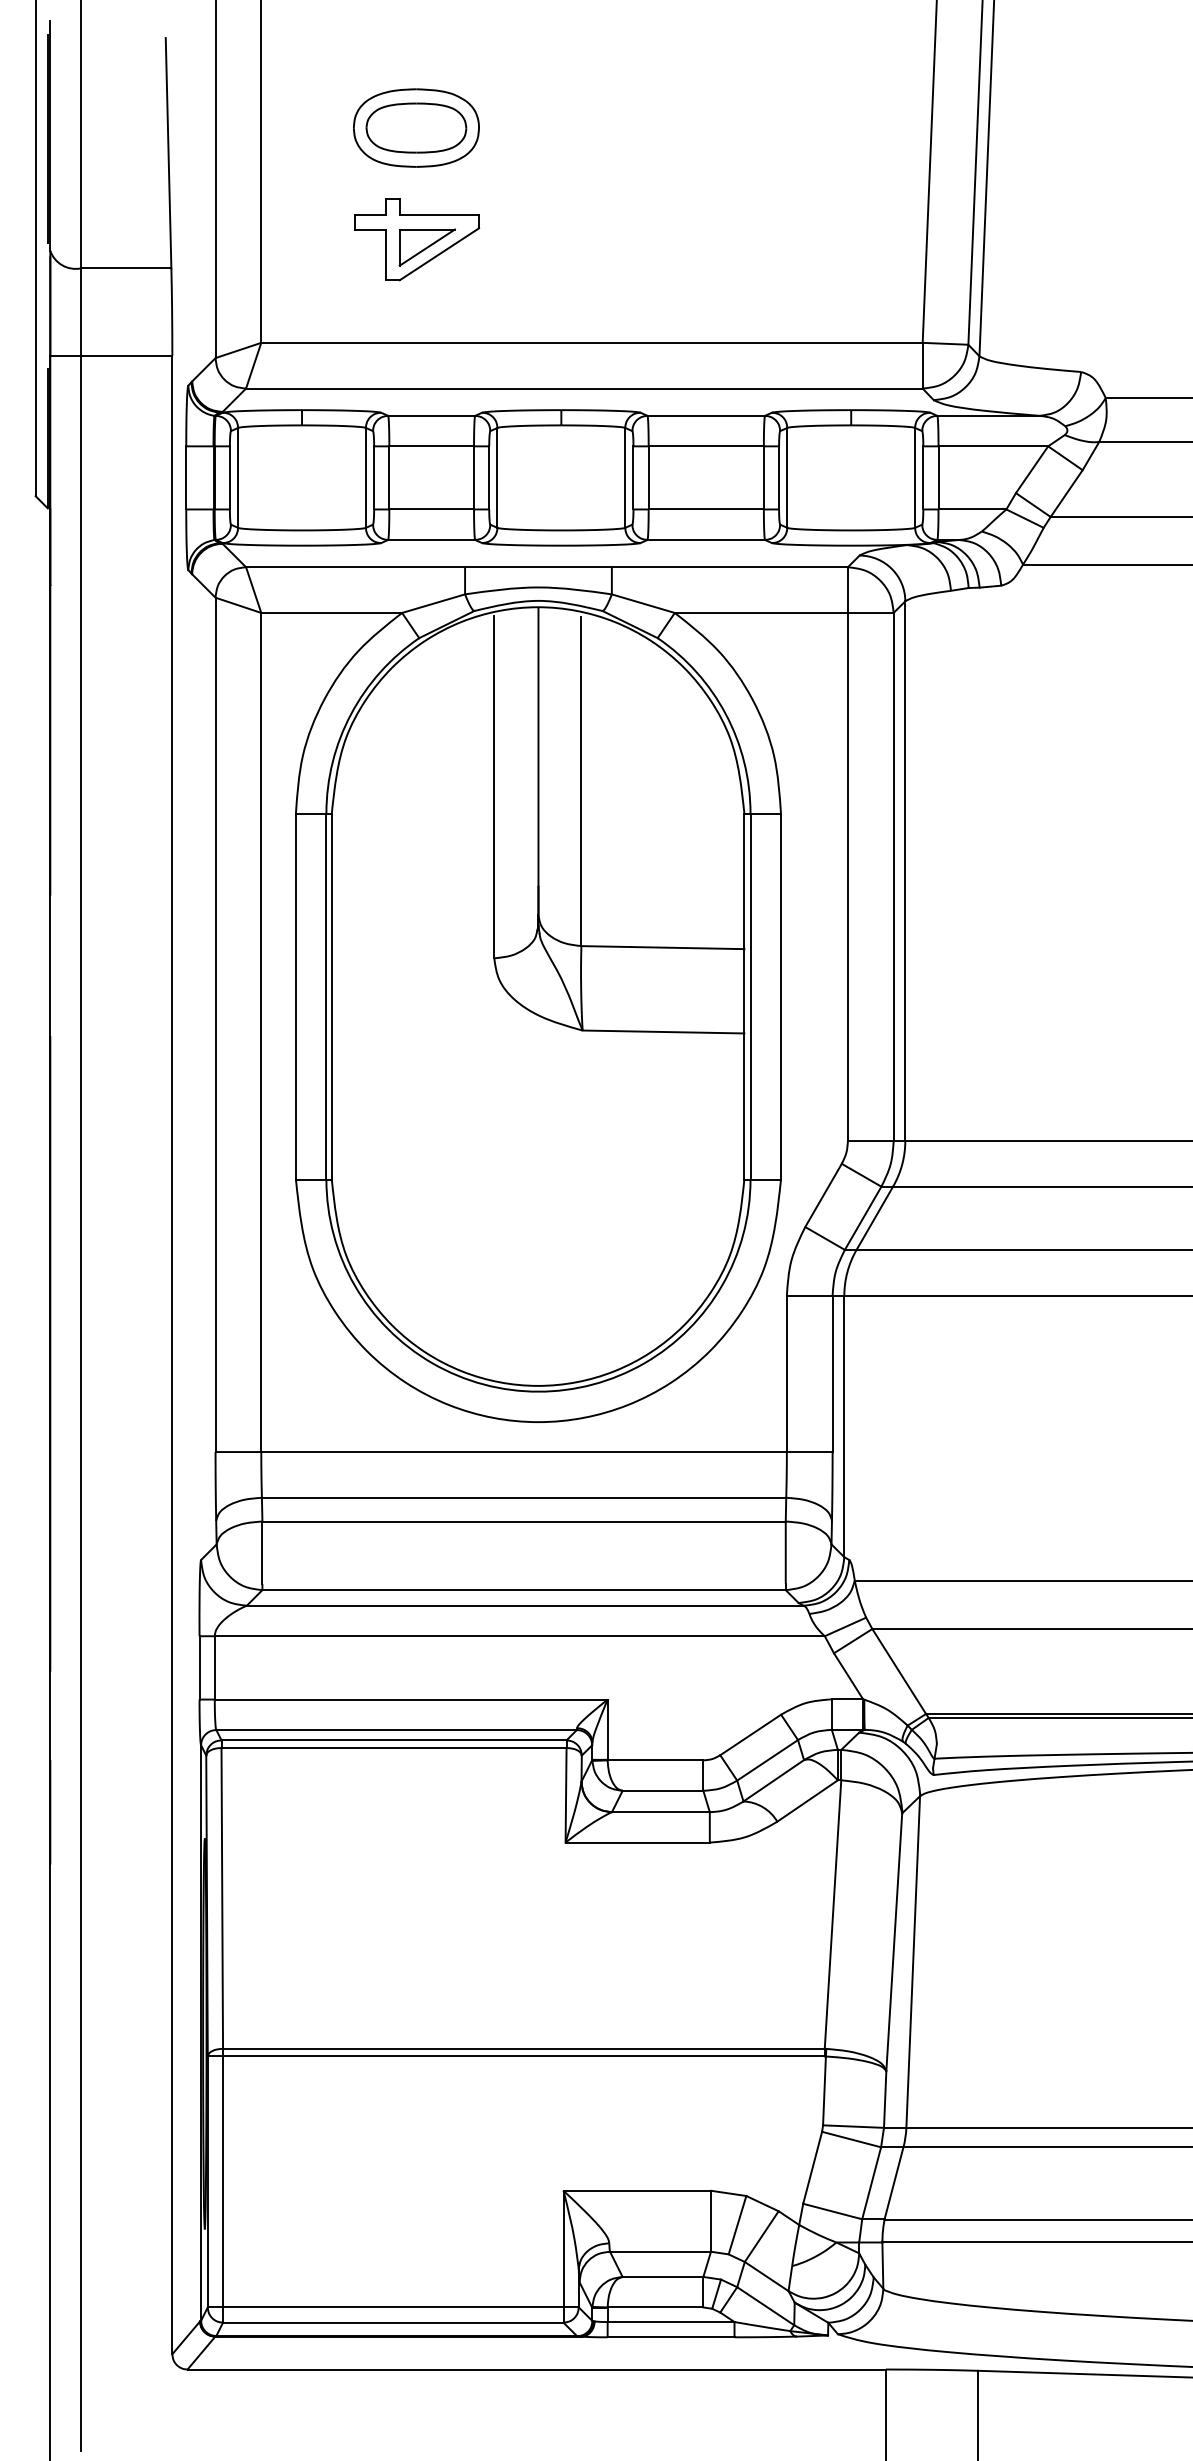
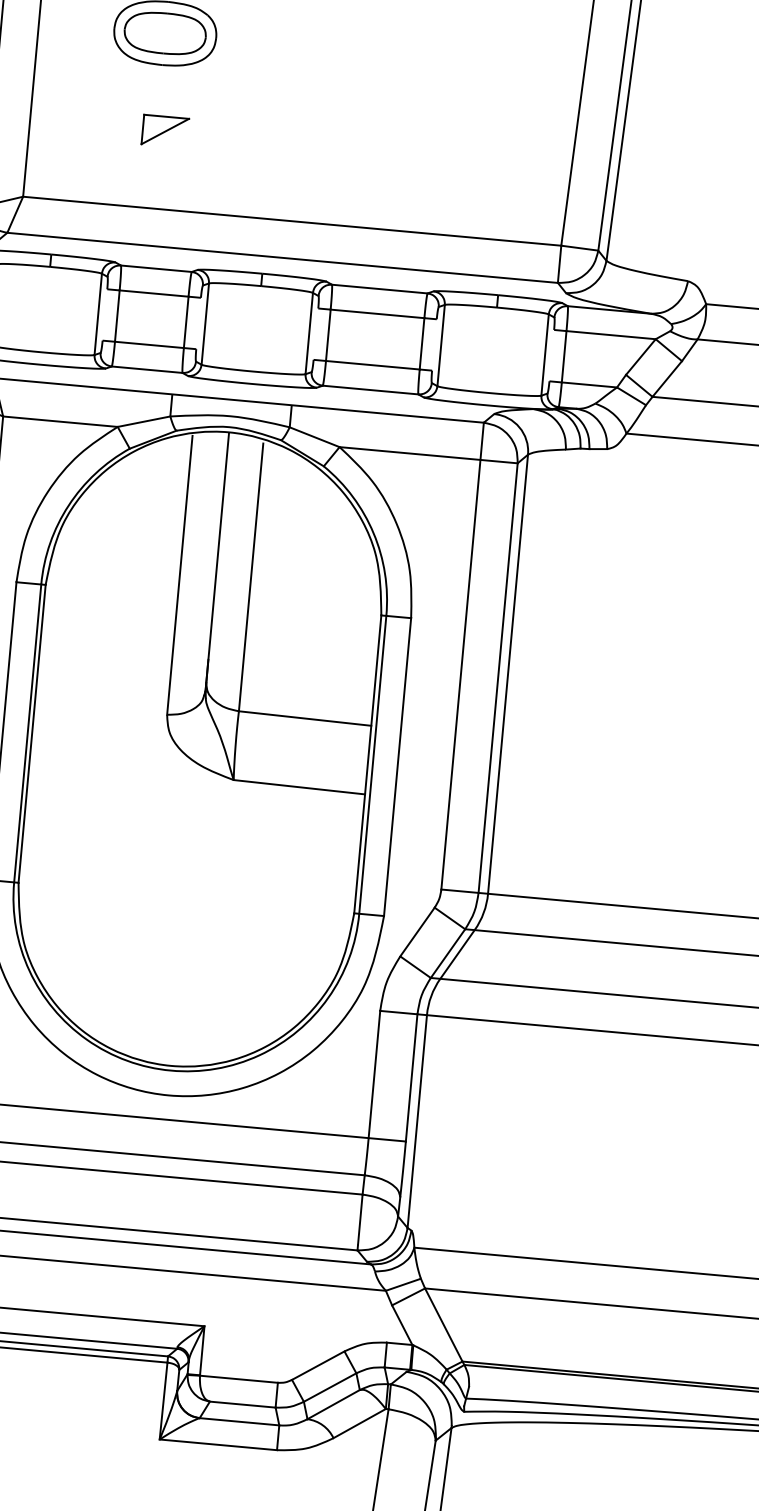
part: (417, 239) -> (157, 124), removed
line: (374, 477) -> (105, 314), removed
line: (489, 477) -> (198, 323), removed
line: (633, 477) -> (316, 333), removed
line: (779, 477) -> (434, 344), removed
line: (923, 477) -> (551, 355), removed

